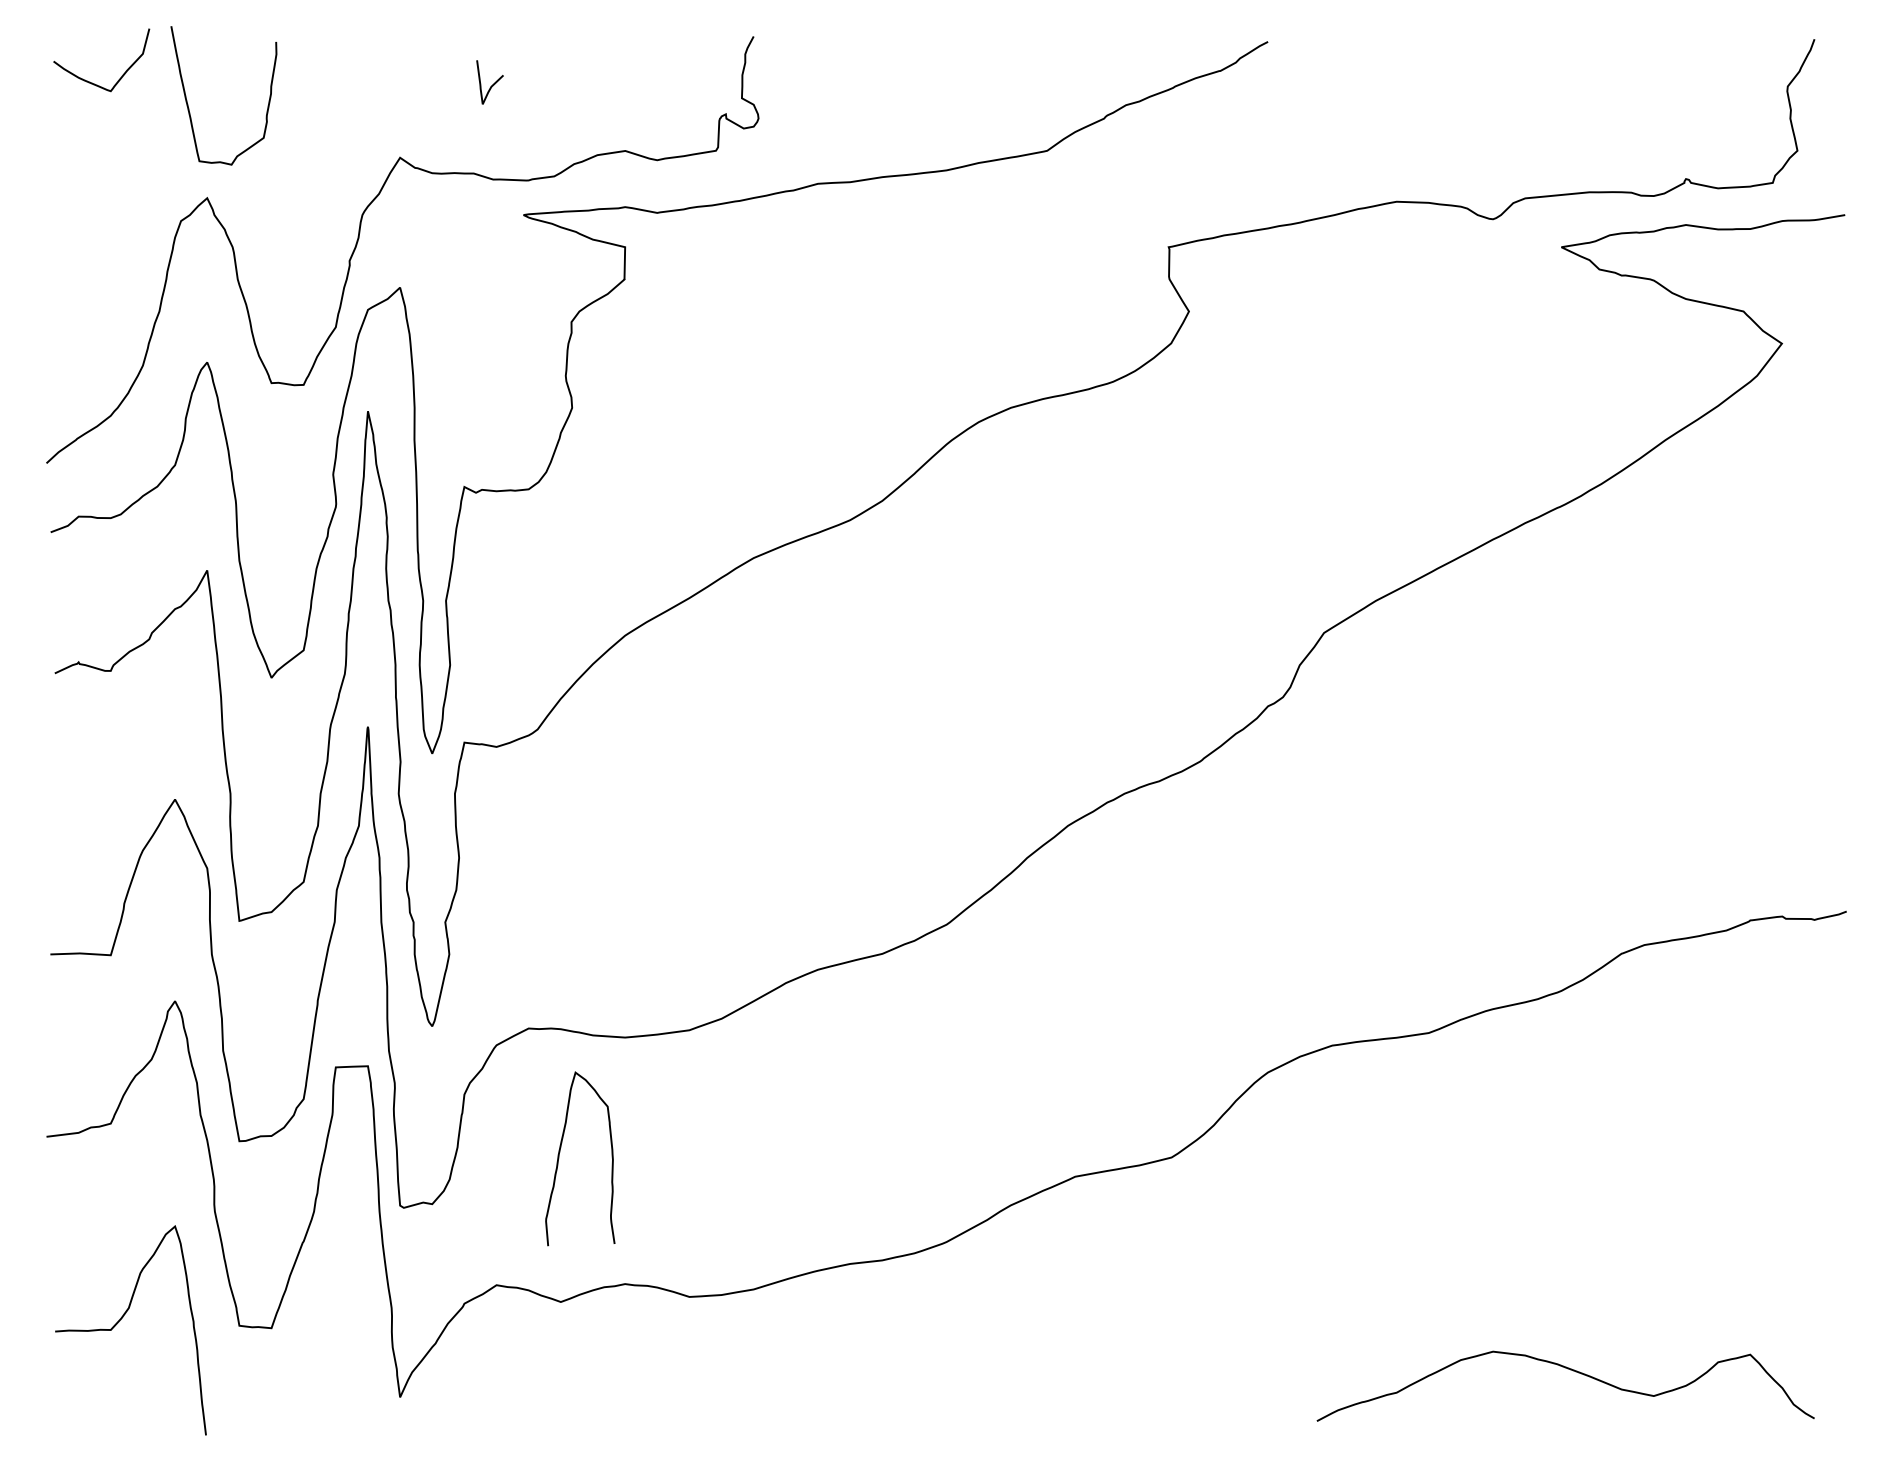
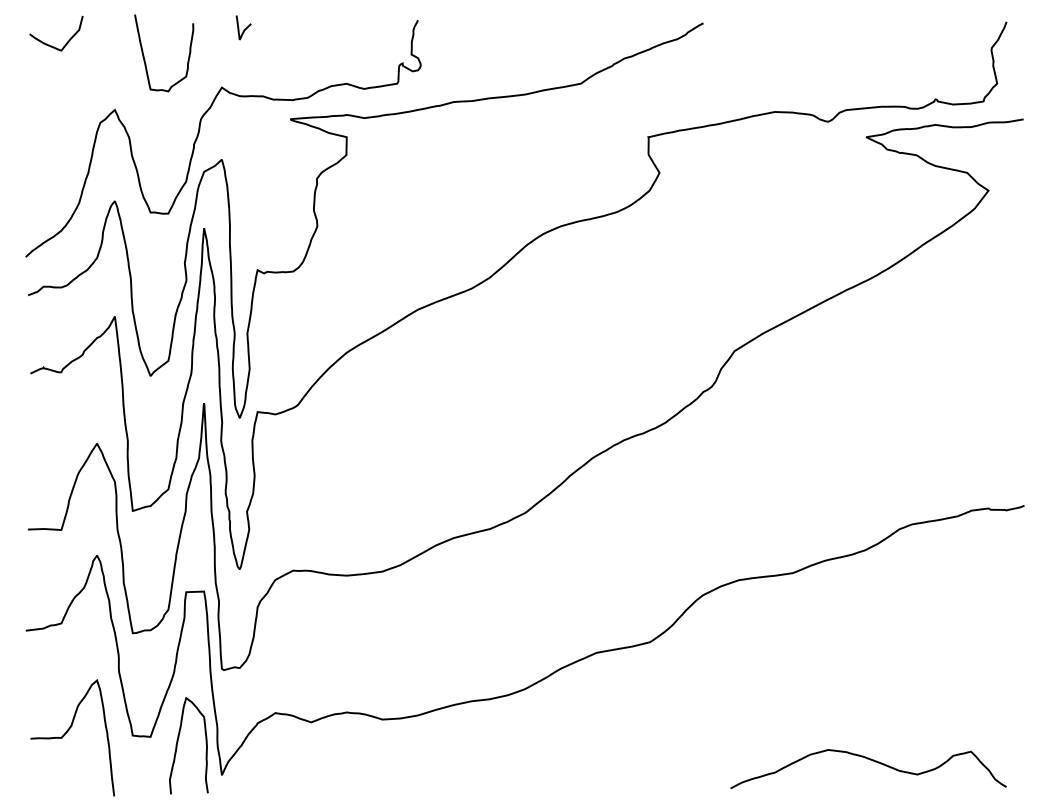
curve: (491, 83) -> (244, 28), moved
curve: (190, 107) -> (145, 59), moved
curve: (561, 1152) -> (178, 742), moved

